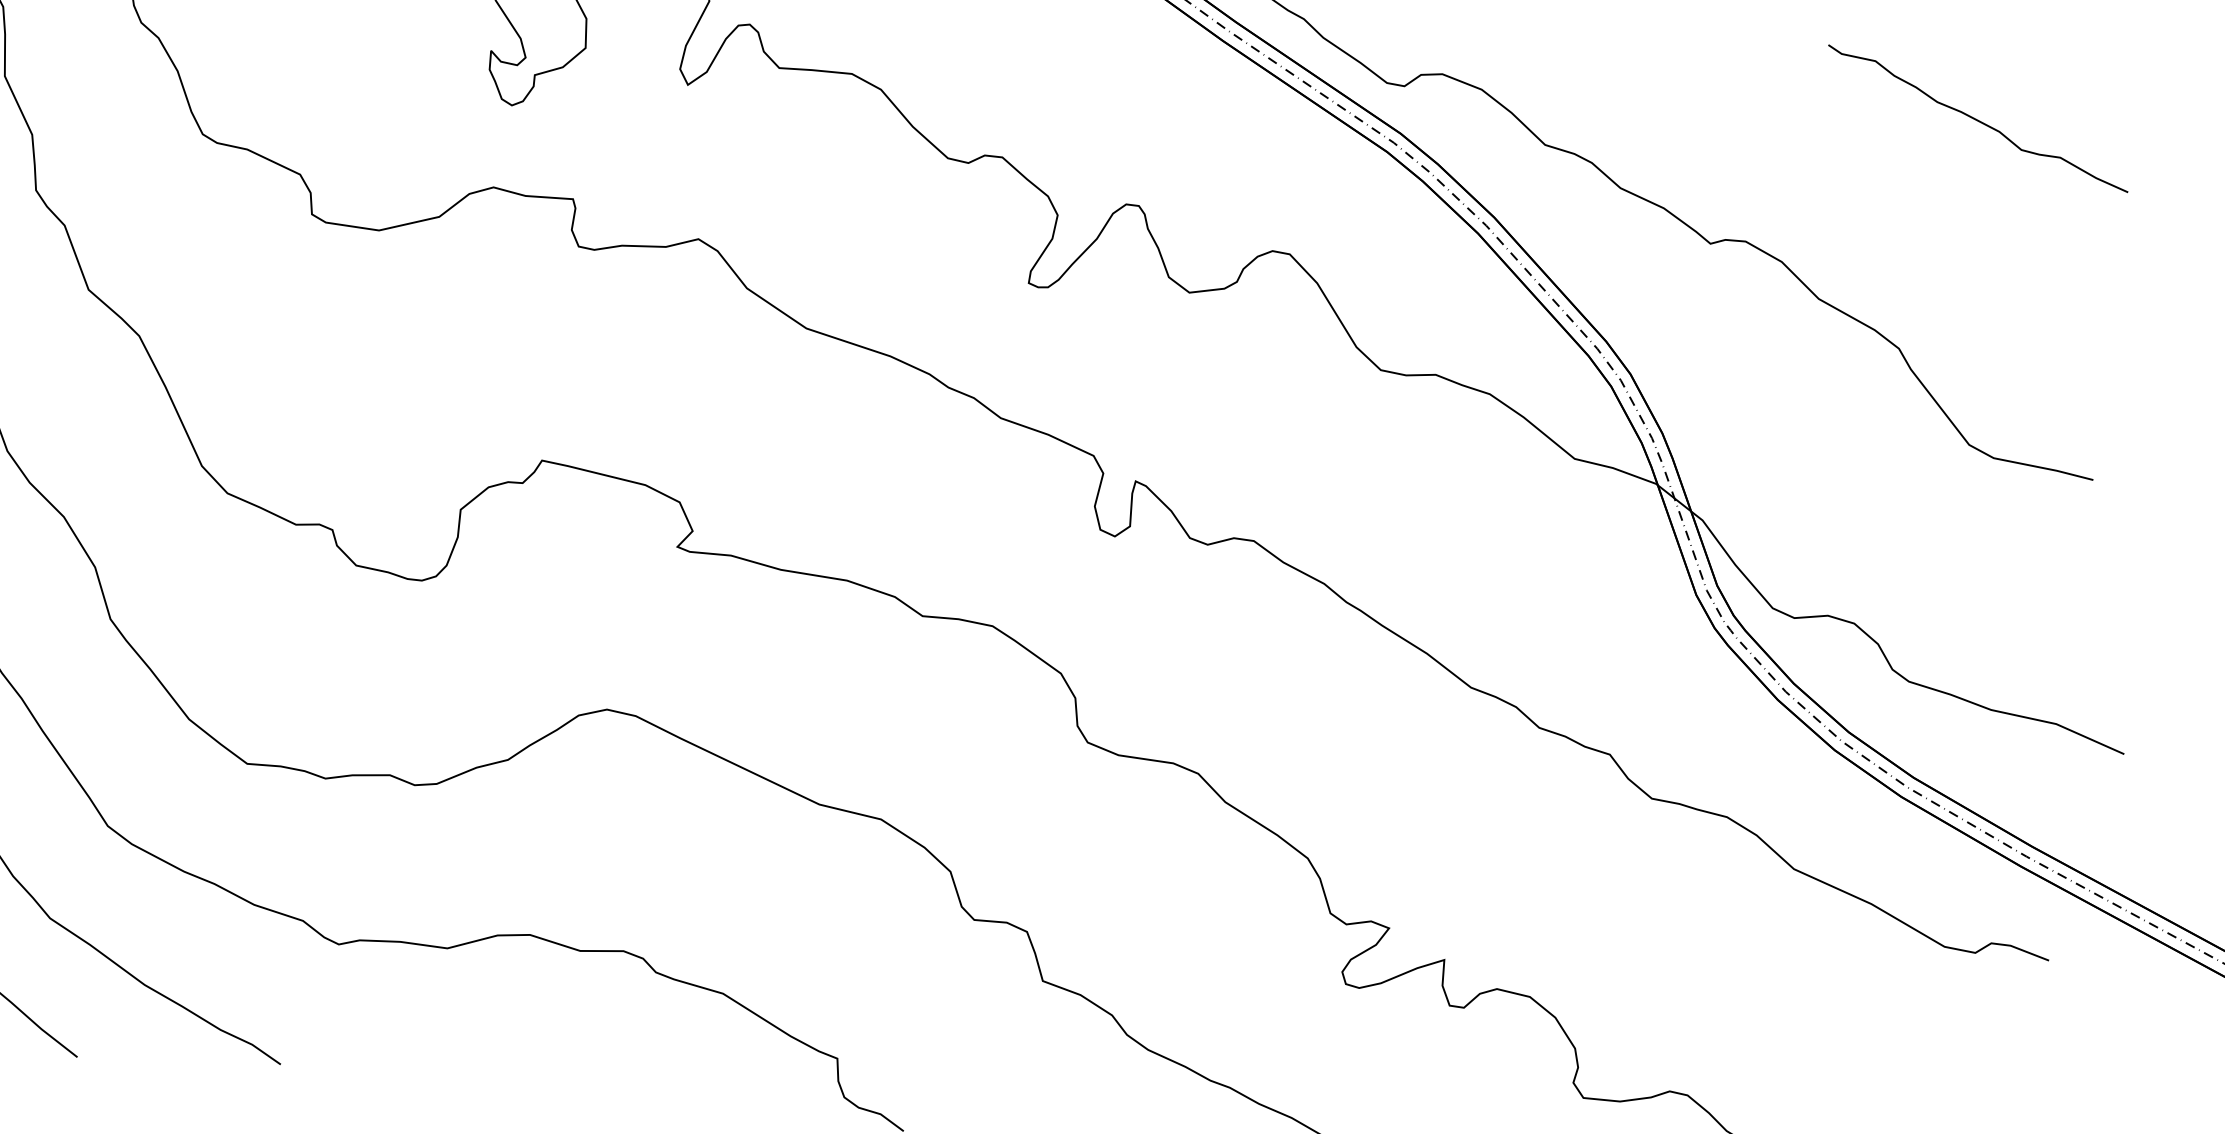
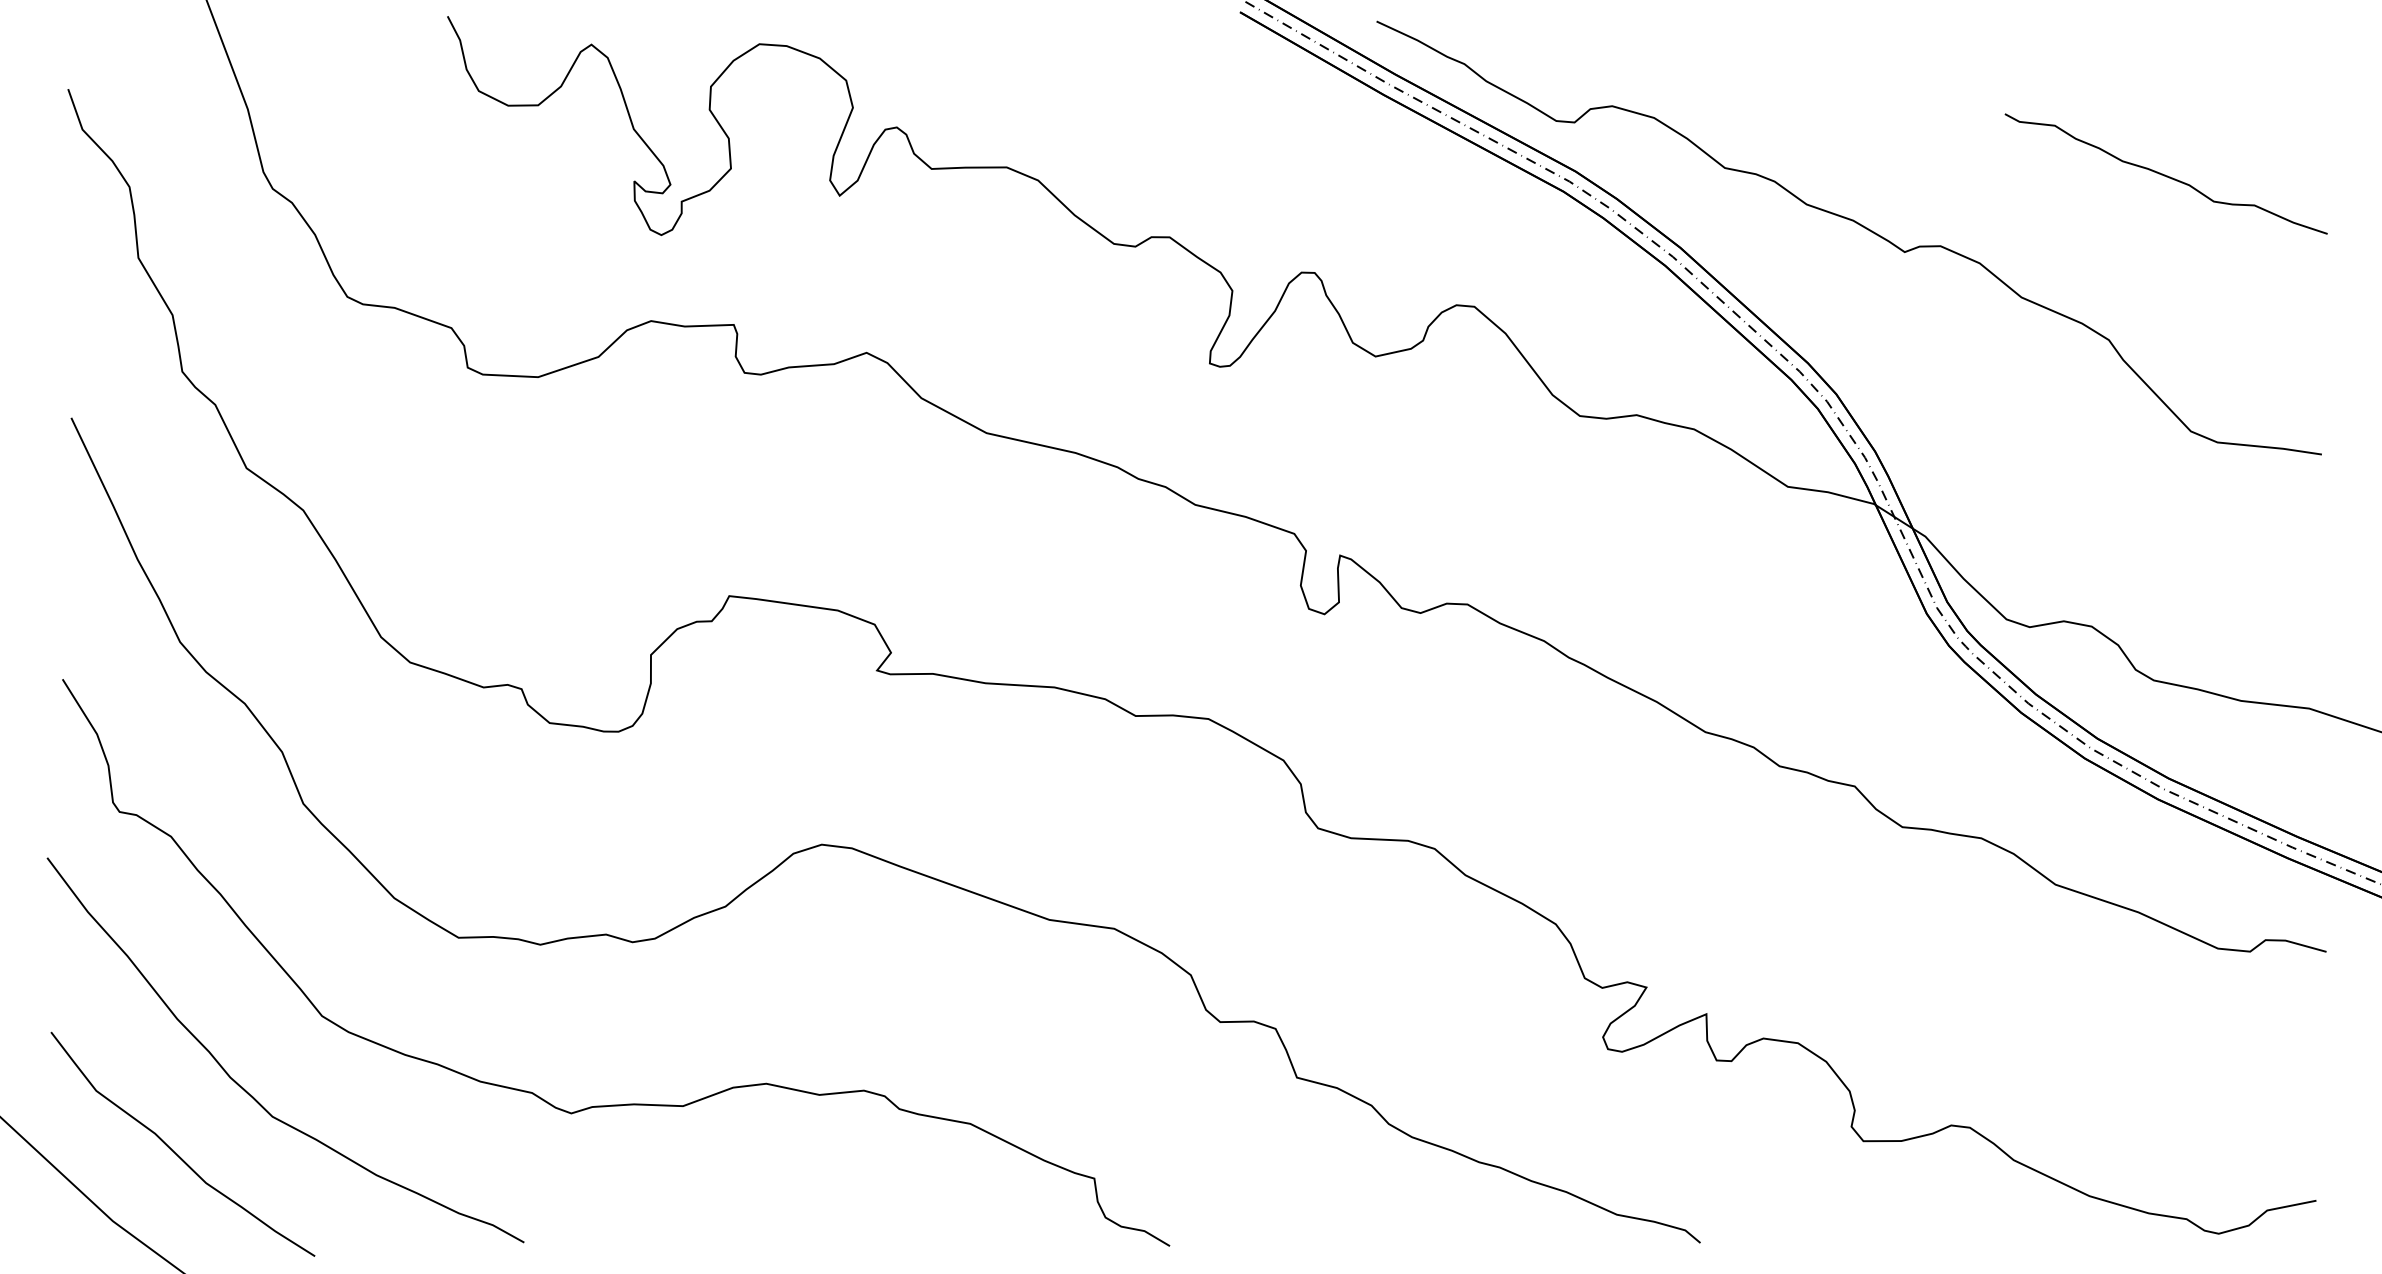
curve: (1977, 119) -> (2165, 174), moved

